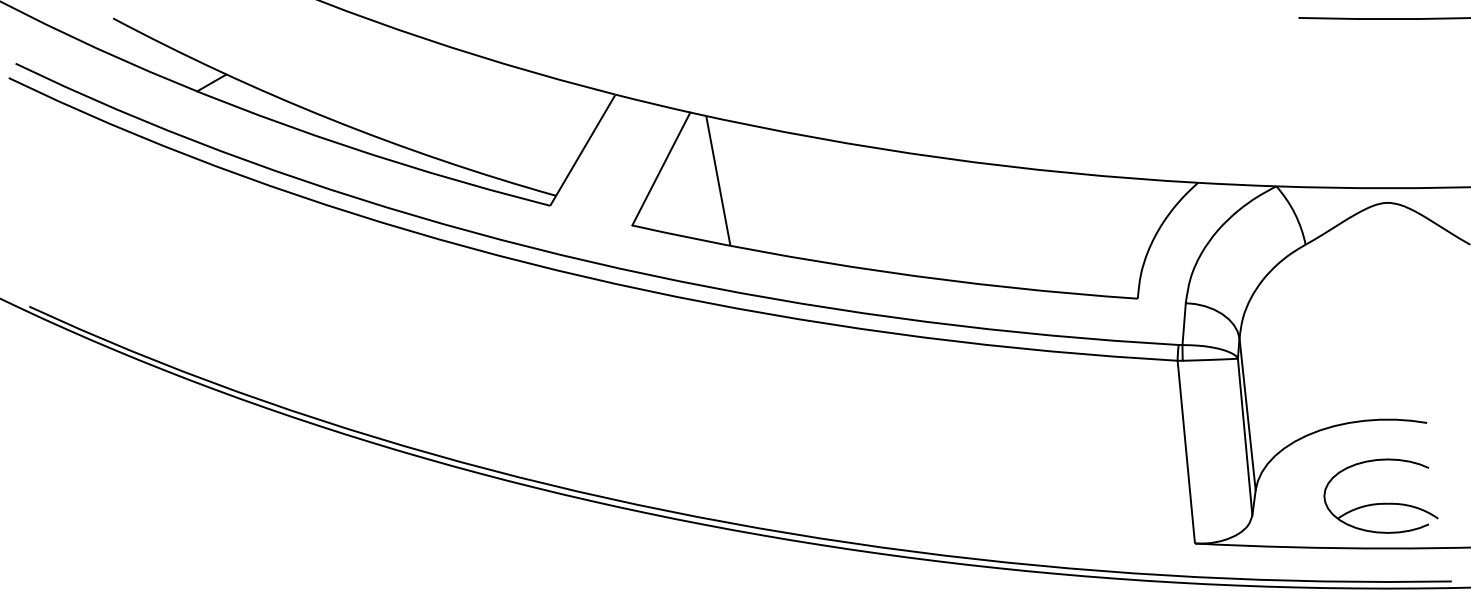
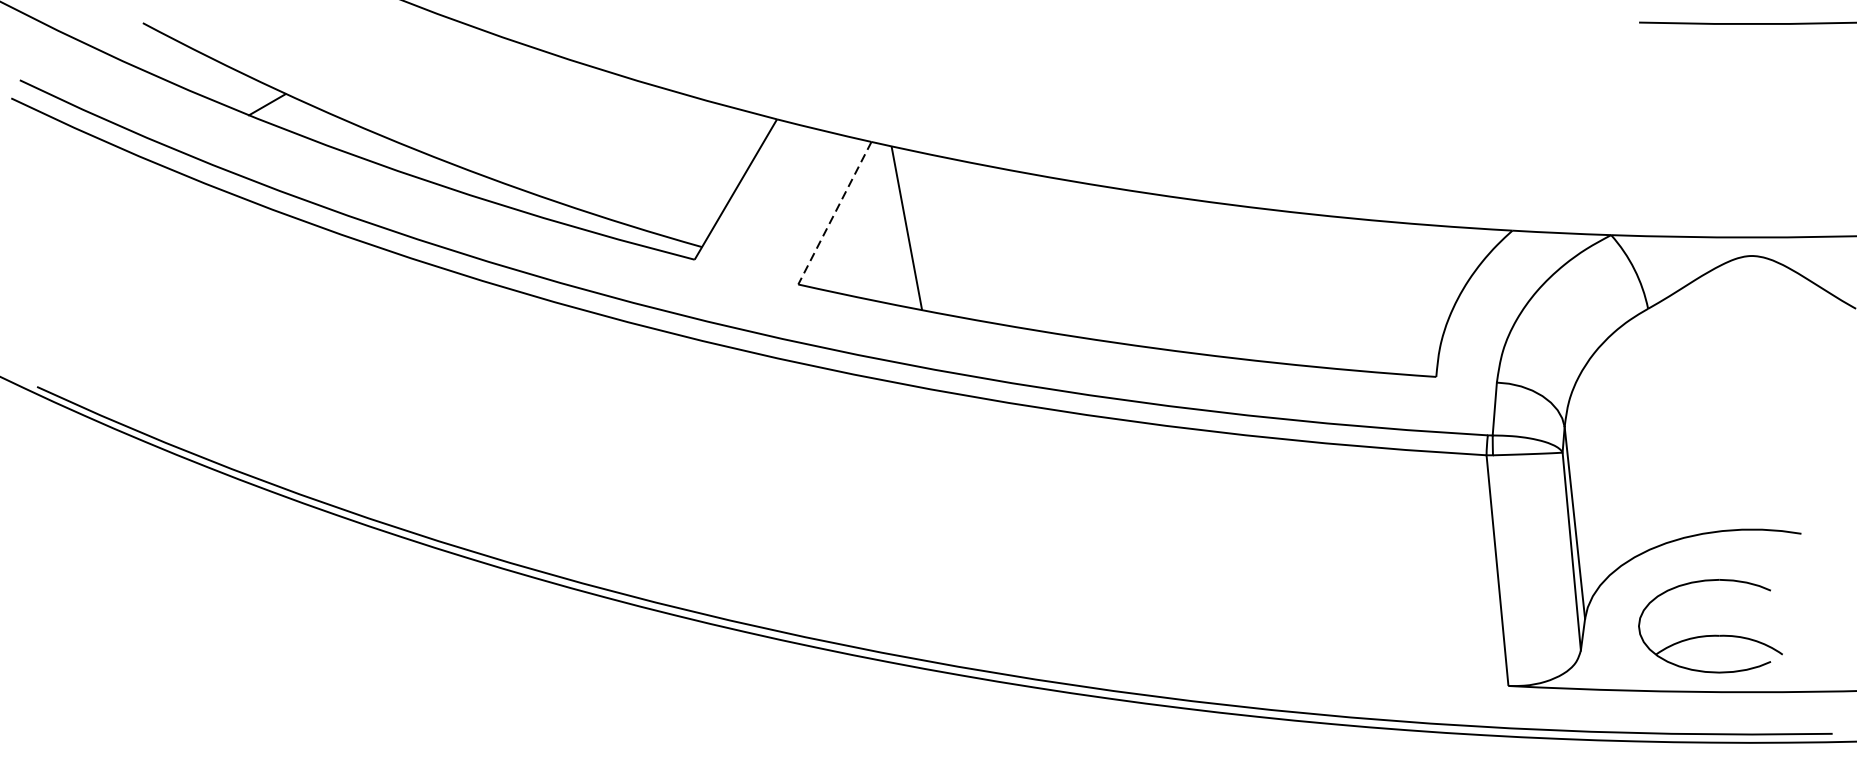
line: (661, 169) -> (835, 213), solid -> dashed
part: (1382, 502) -> (1712, 634), moved

